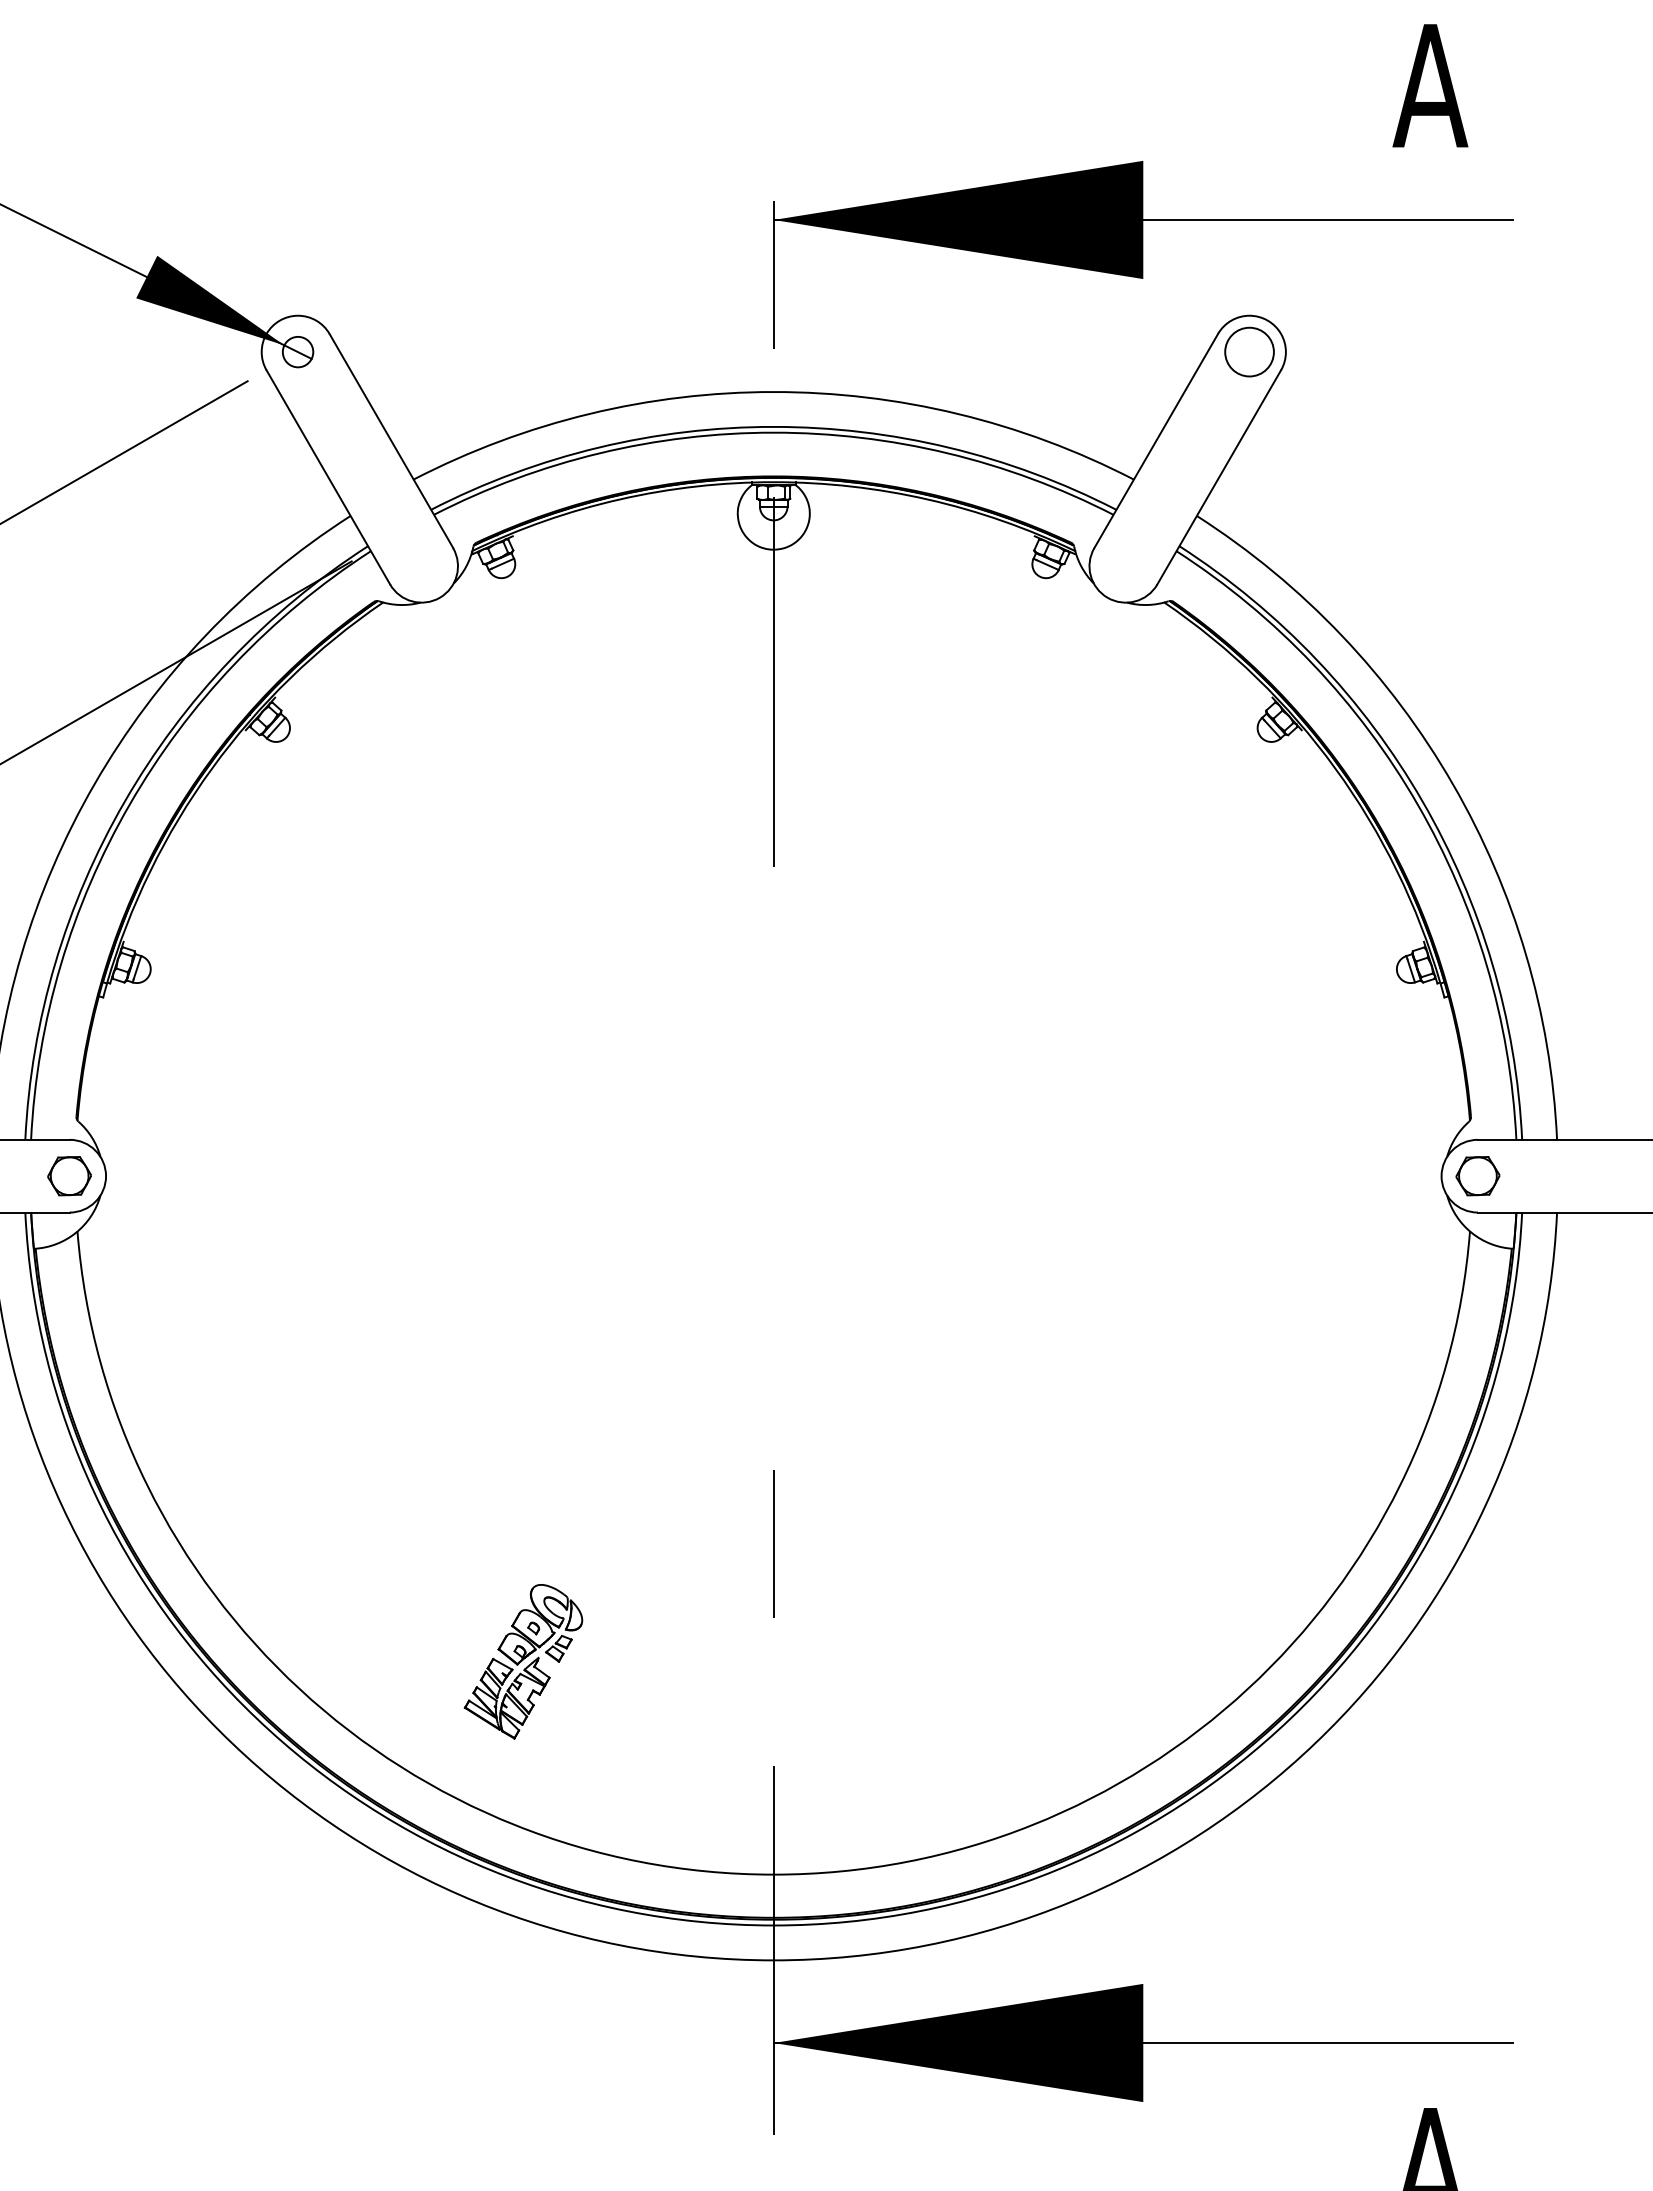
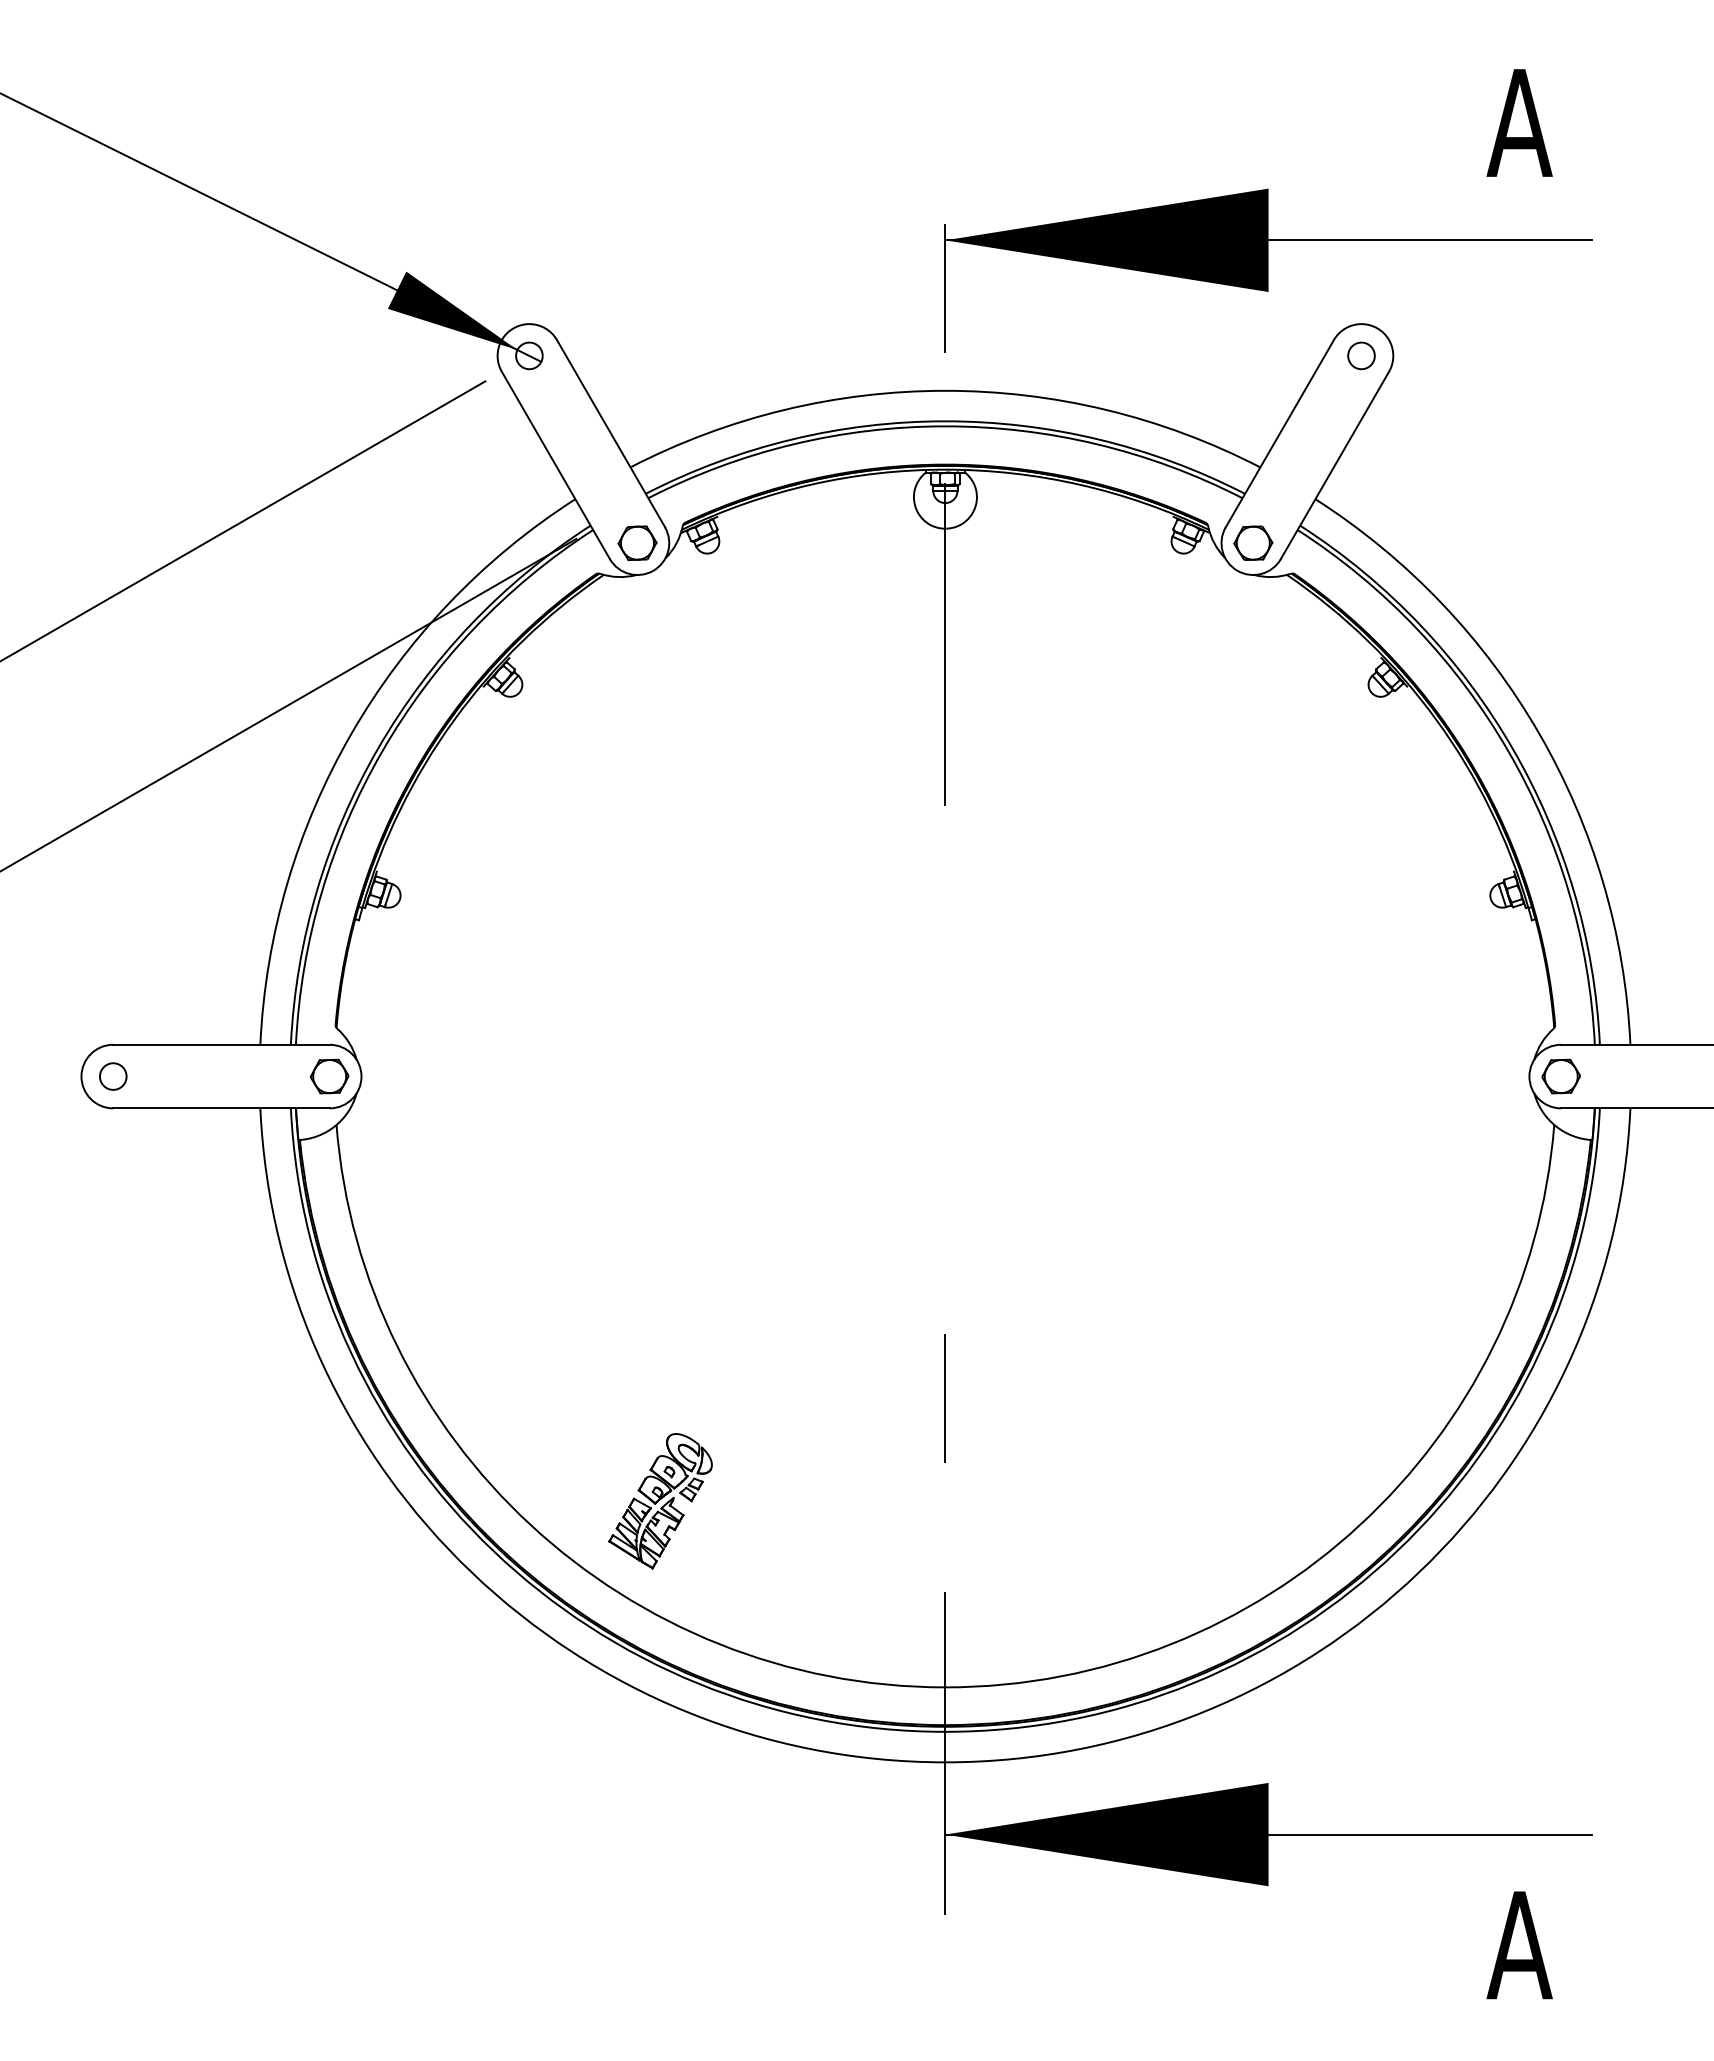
circle: (1249, 351) -> (1361, 355), size x0.62
part: (421, 565) -> (637, 542), added
part: (1126, 565) -> (1253, 542), added
part: (523, 1662) -> (660, 1501), moved

